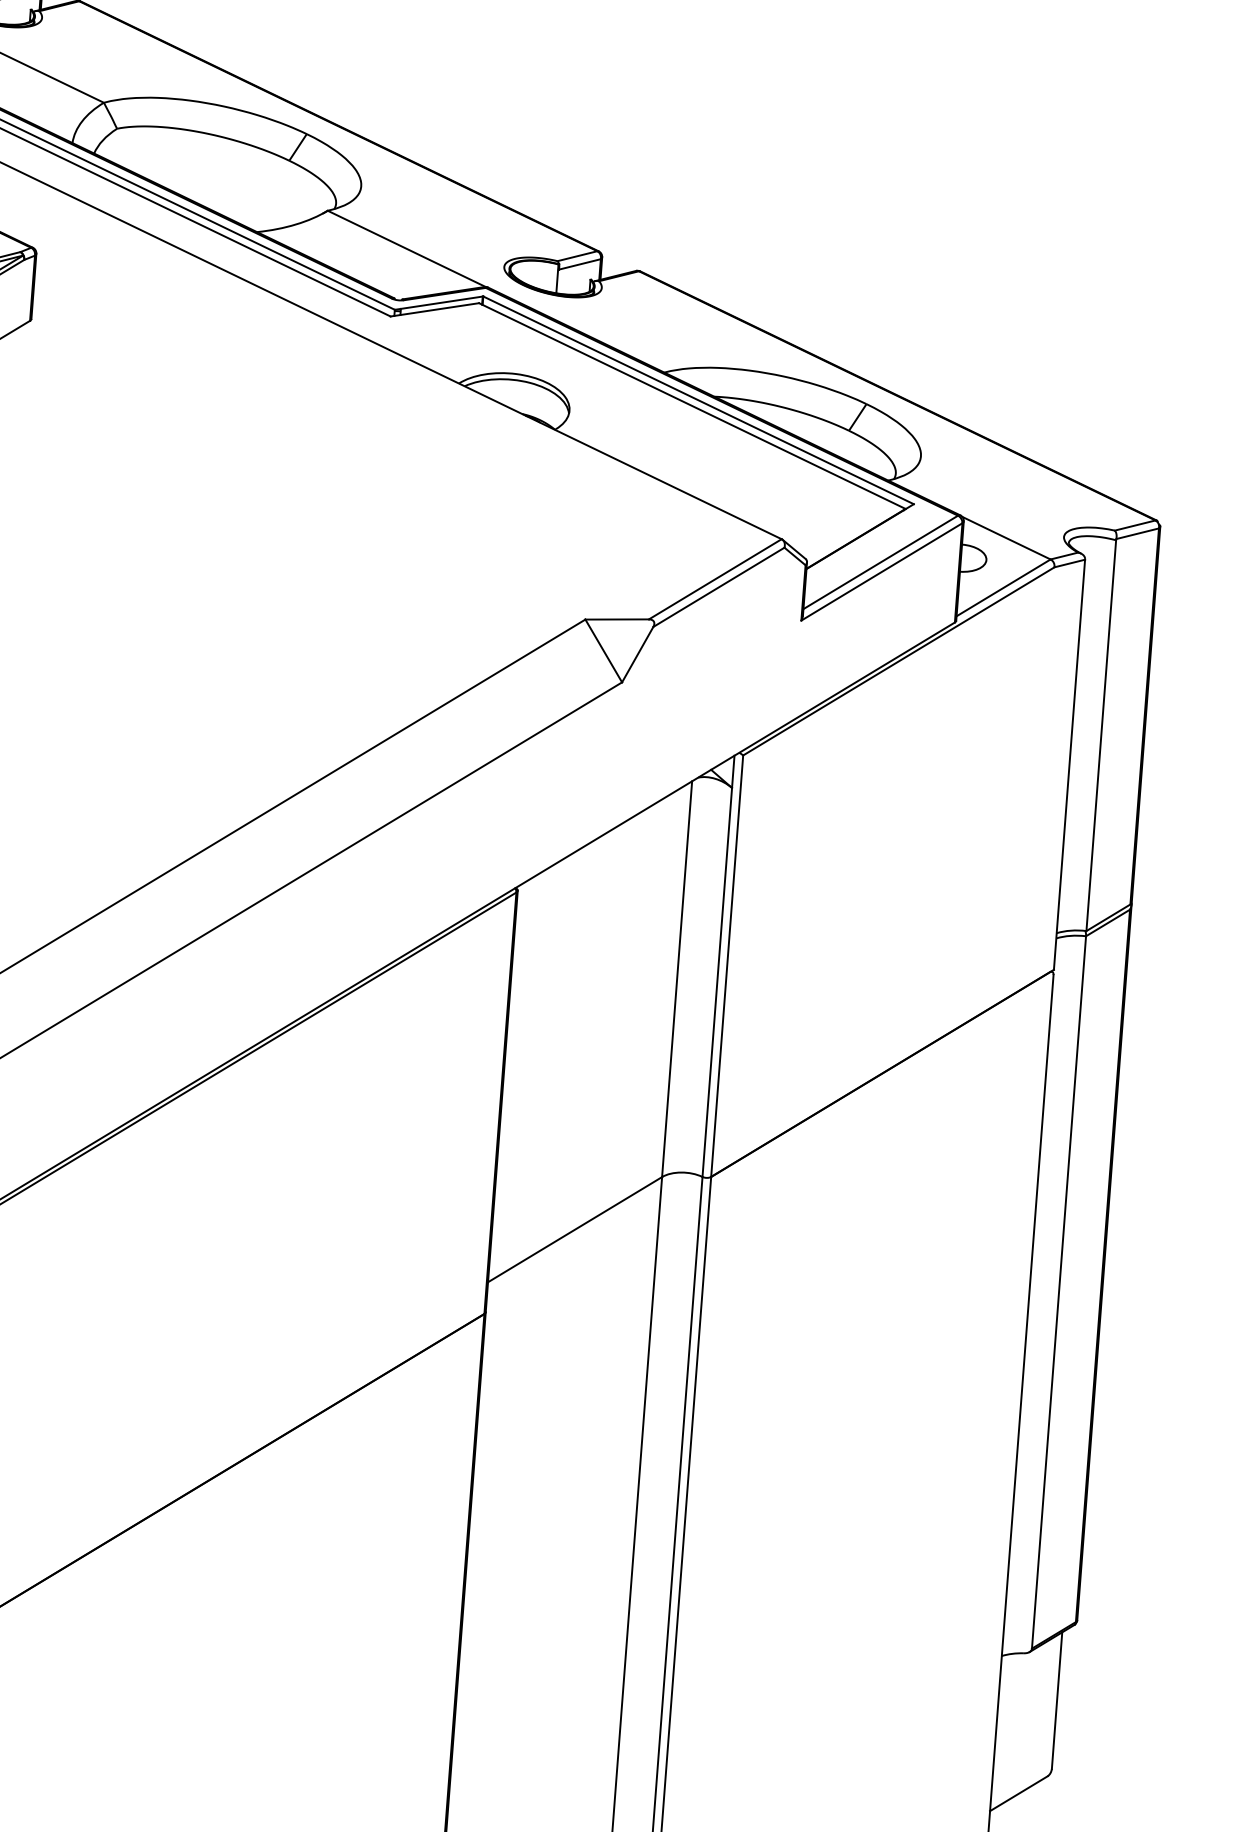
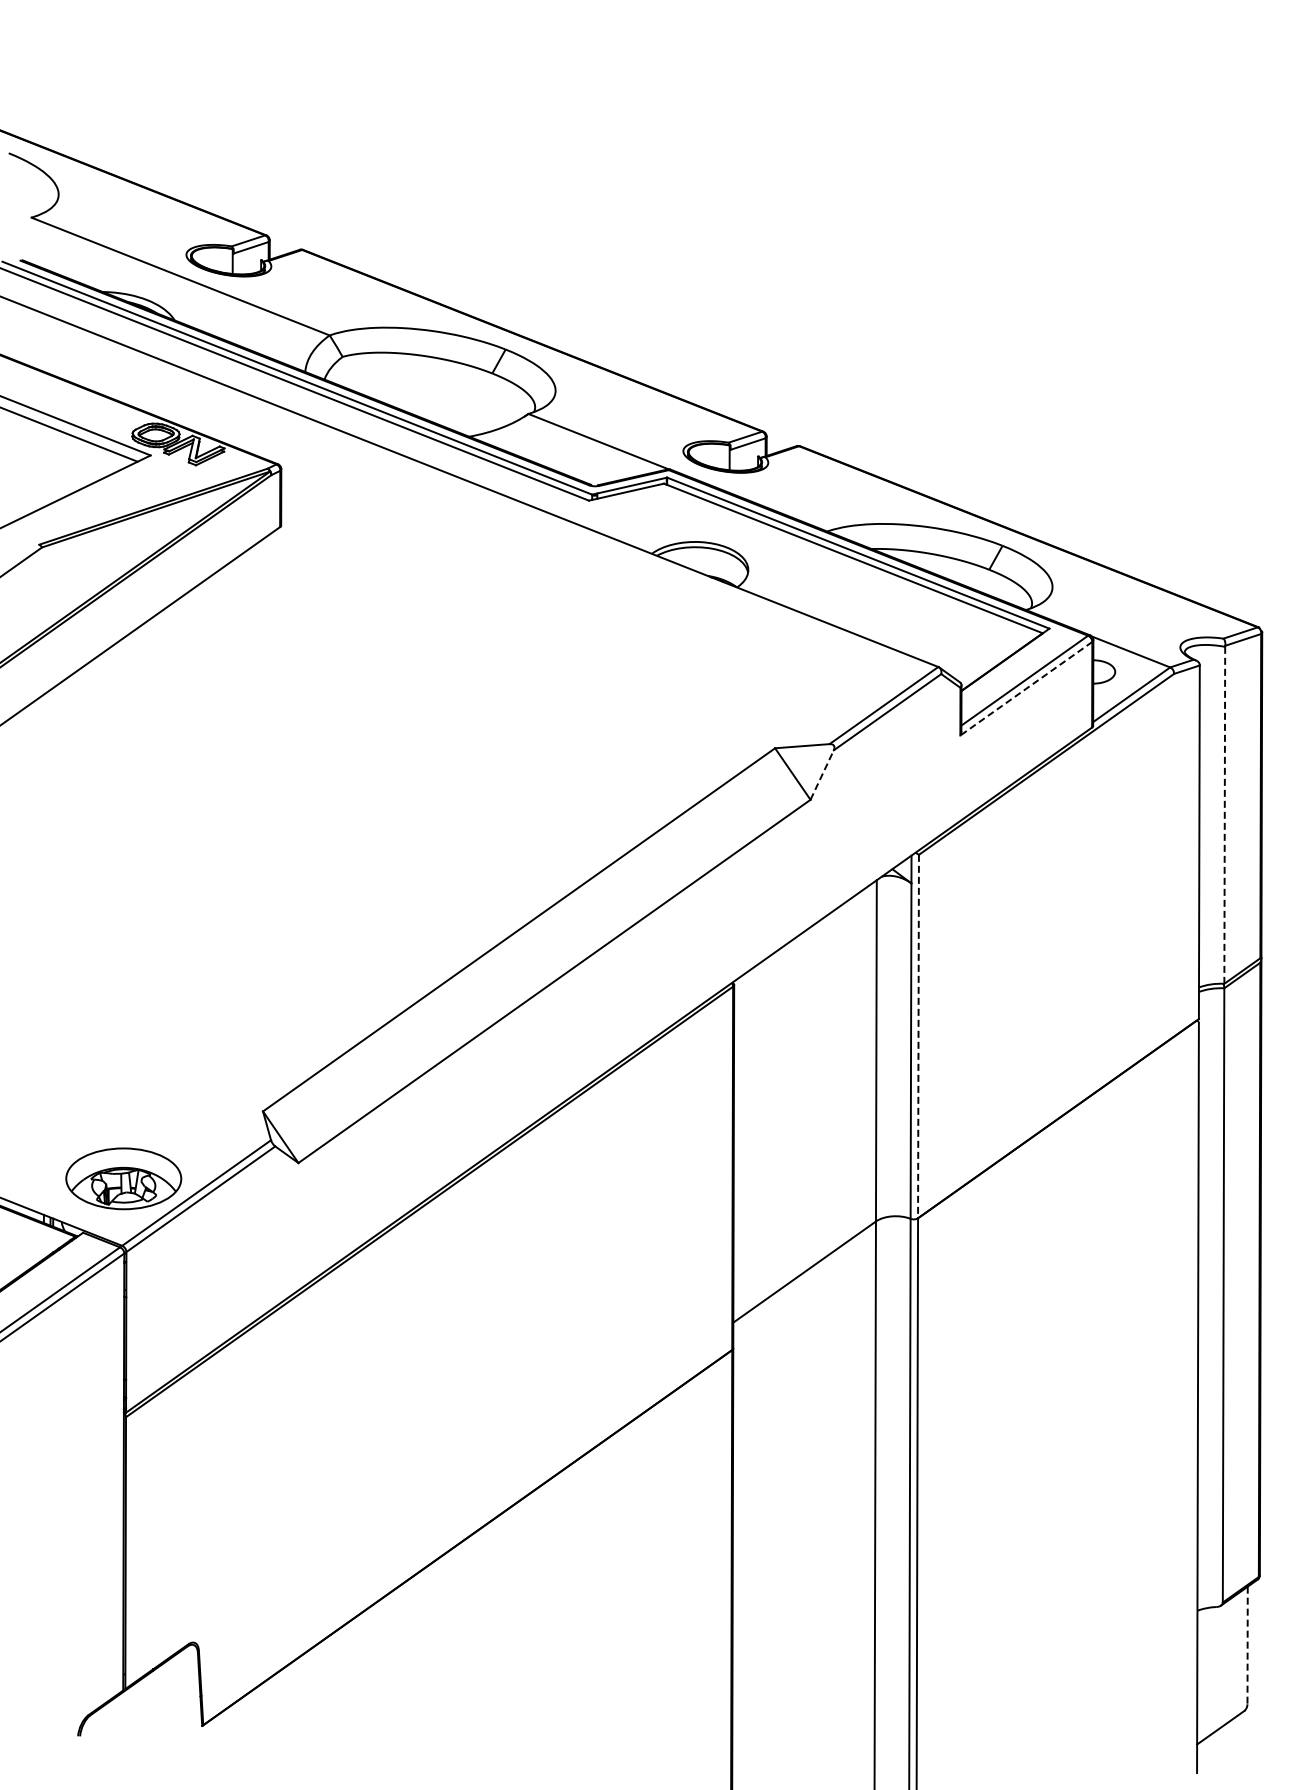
line: (882, 571) -> (1026, 688), solid -> dashed
line: (638, 654) -> (822, 774), solid -> dashed
line: (1100, 735) -> (1224, 815), solid -> dashed
line: (727, 966) -> (918, 1036), solid -> dashed
line: (1056, 1700) -> (1247, 1645), solid -> dashed

